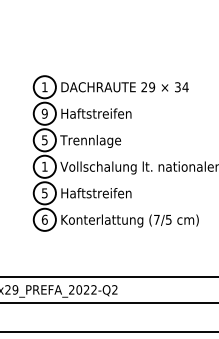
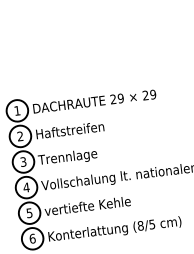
text: (181, 87) -> (149, 95), 34 -> 29
text: (44, 113) -> (20, 136), 9 -> 2
text: (44, 139) -> (23, 161), 5 -> 3
text: (44, 166) -> (26, 187), 1 -> 4
text: (104, 193) -> (87, 206), Haftstreifen -> vertiefte Kehle
text: (156, 219) -> (140, 225), (7/5 -> (8/5

